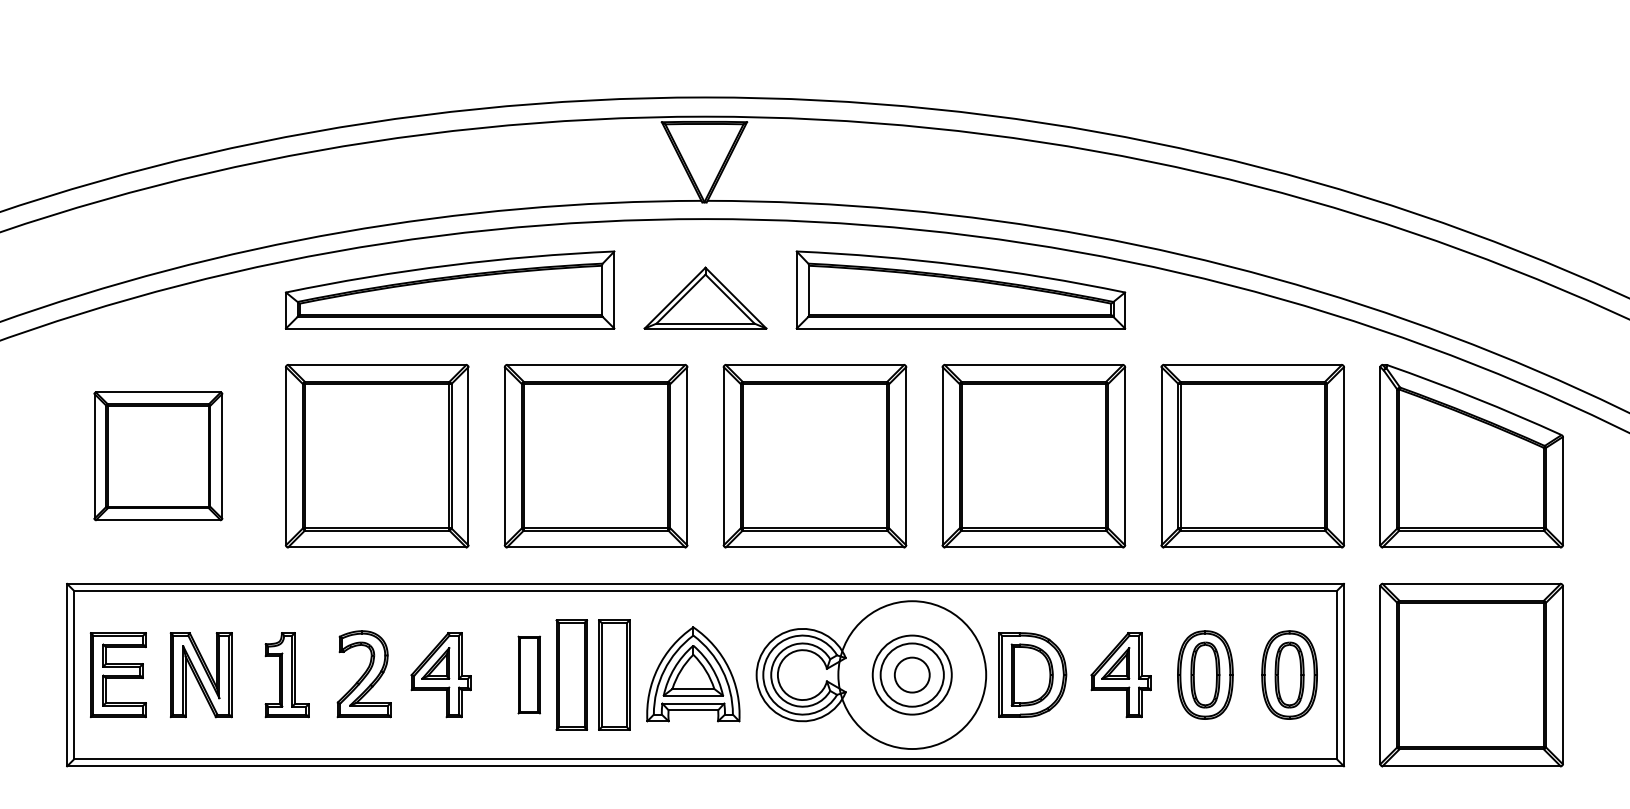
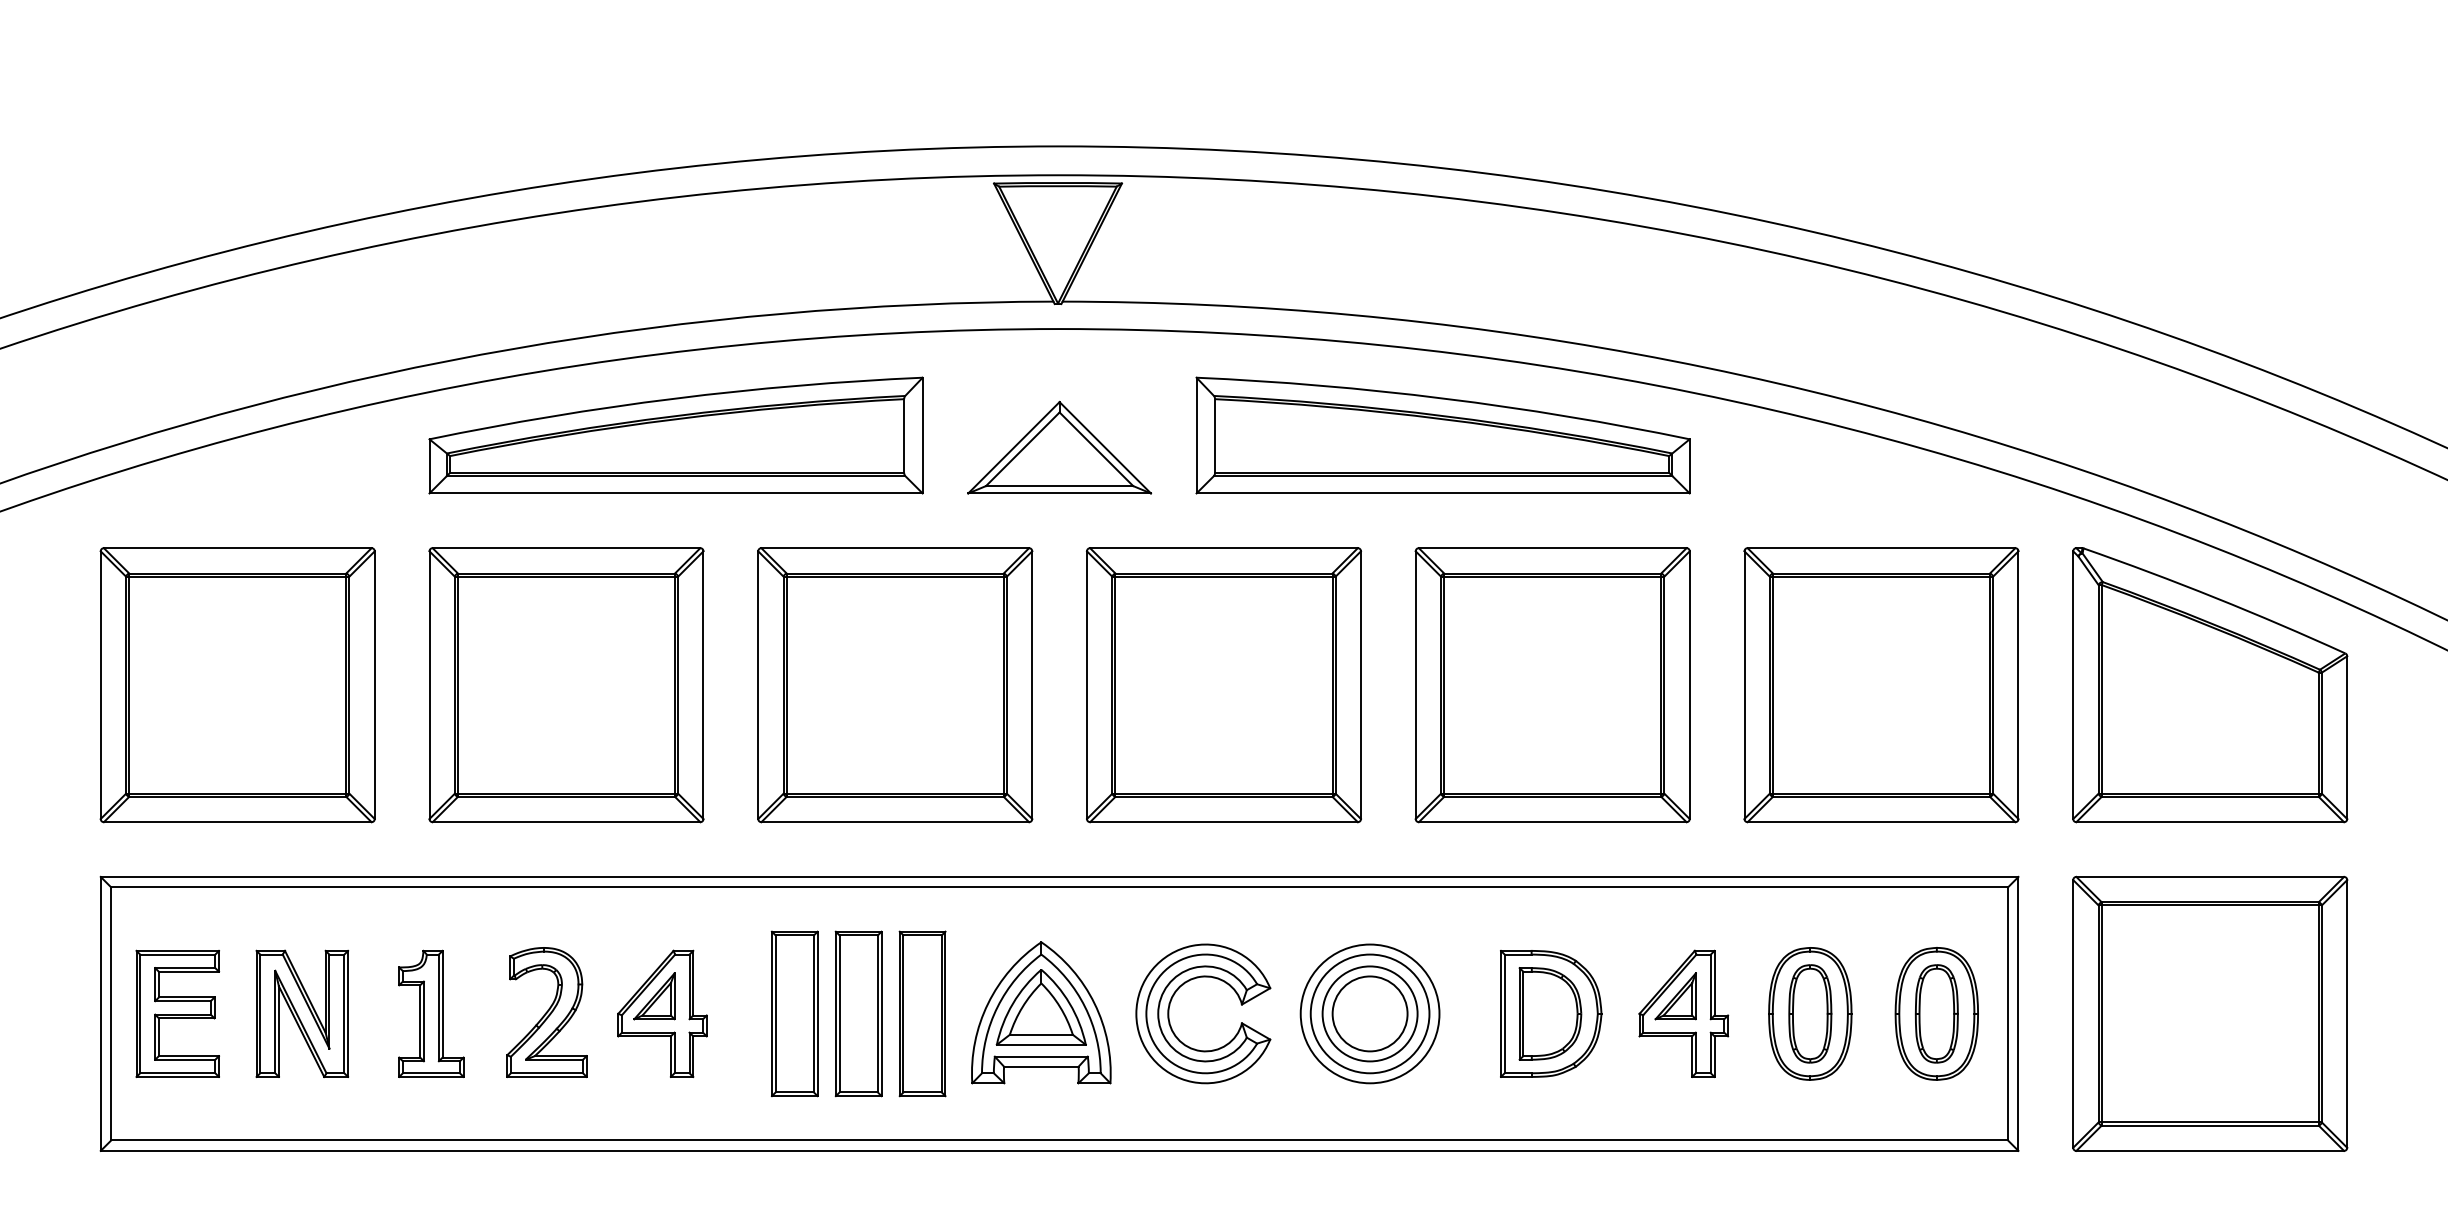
part: (158, 456) -> (238, 685), size x1.43
part: (529, 674) -> (795, 1013), size x1.43
circle: (912, 674) -> (1370, 1013), size x0.62
circle: (912, 675) -> (1370, 1014), size x1.43

